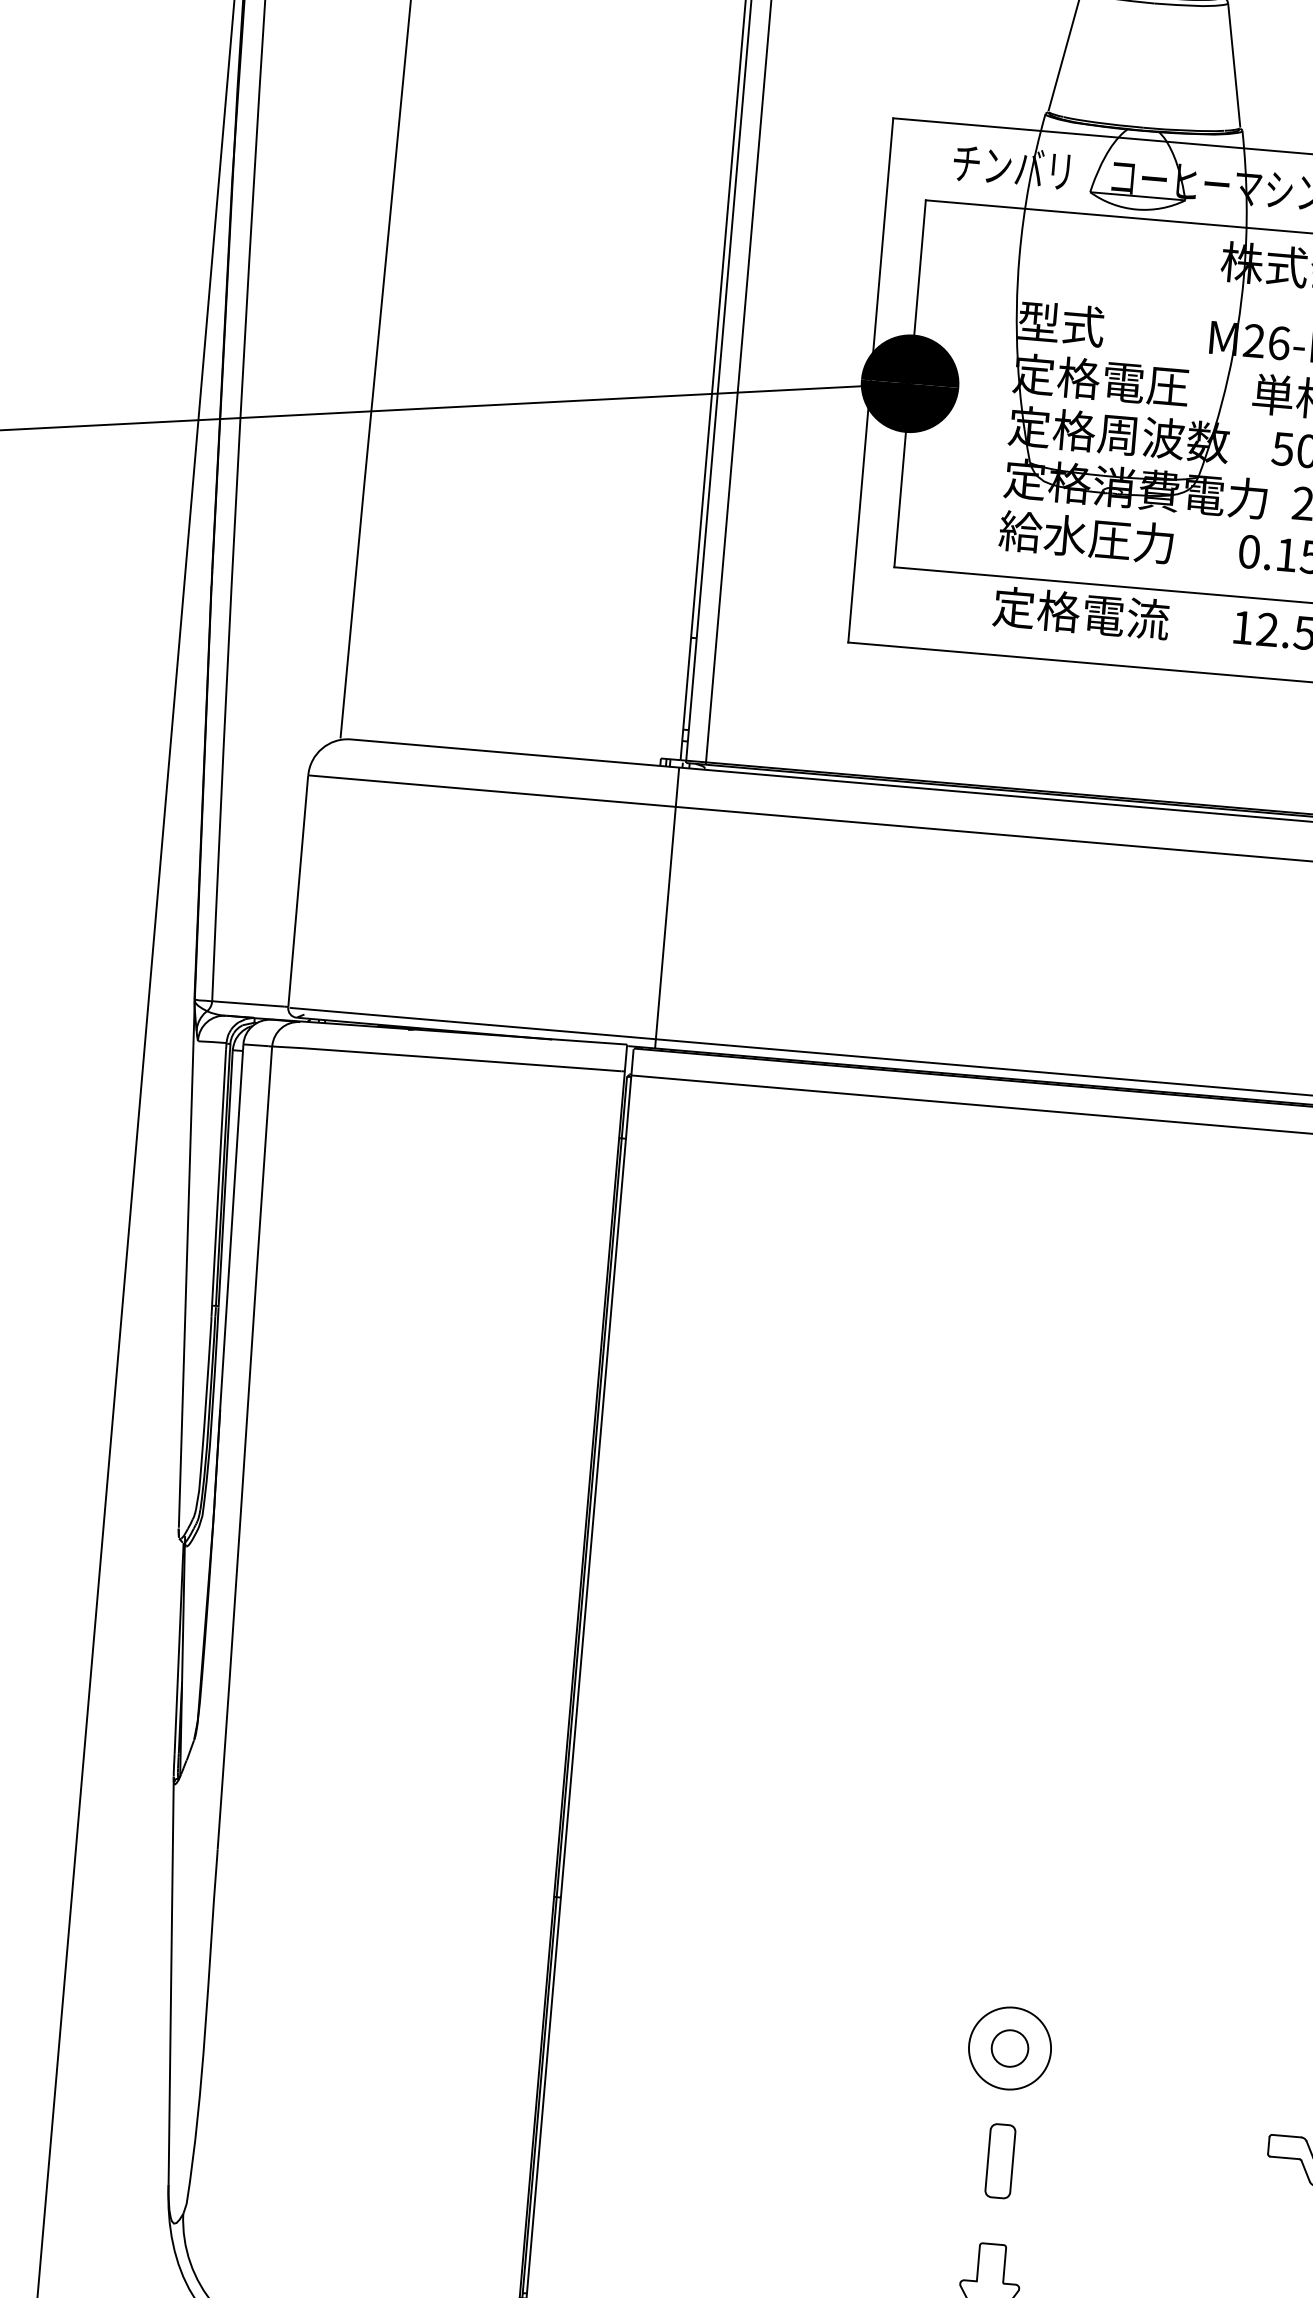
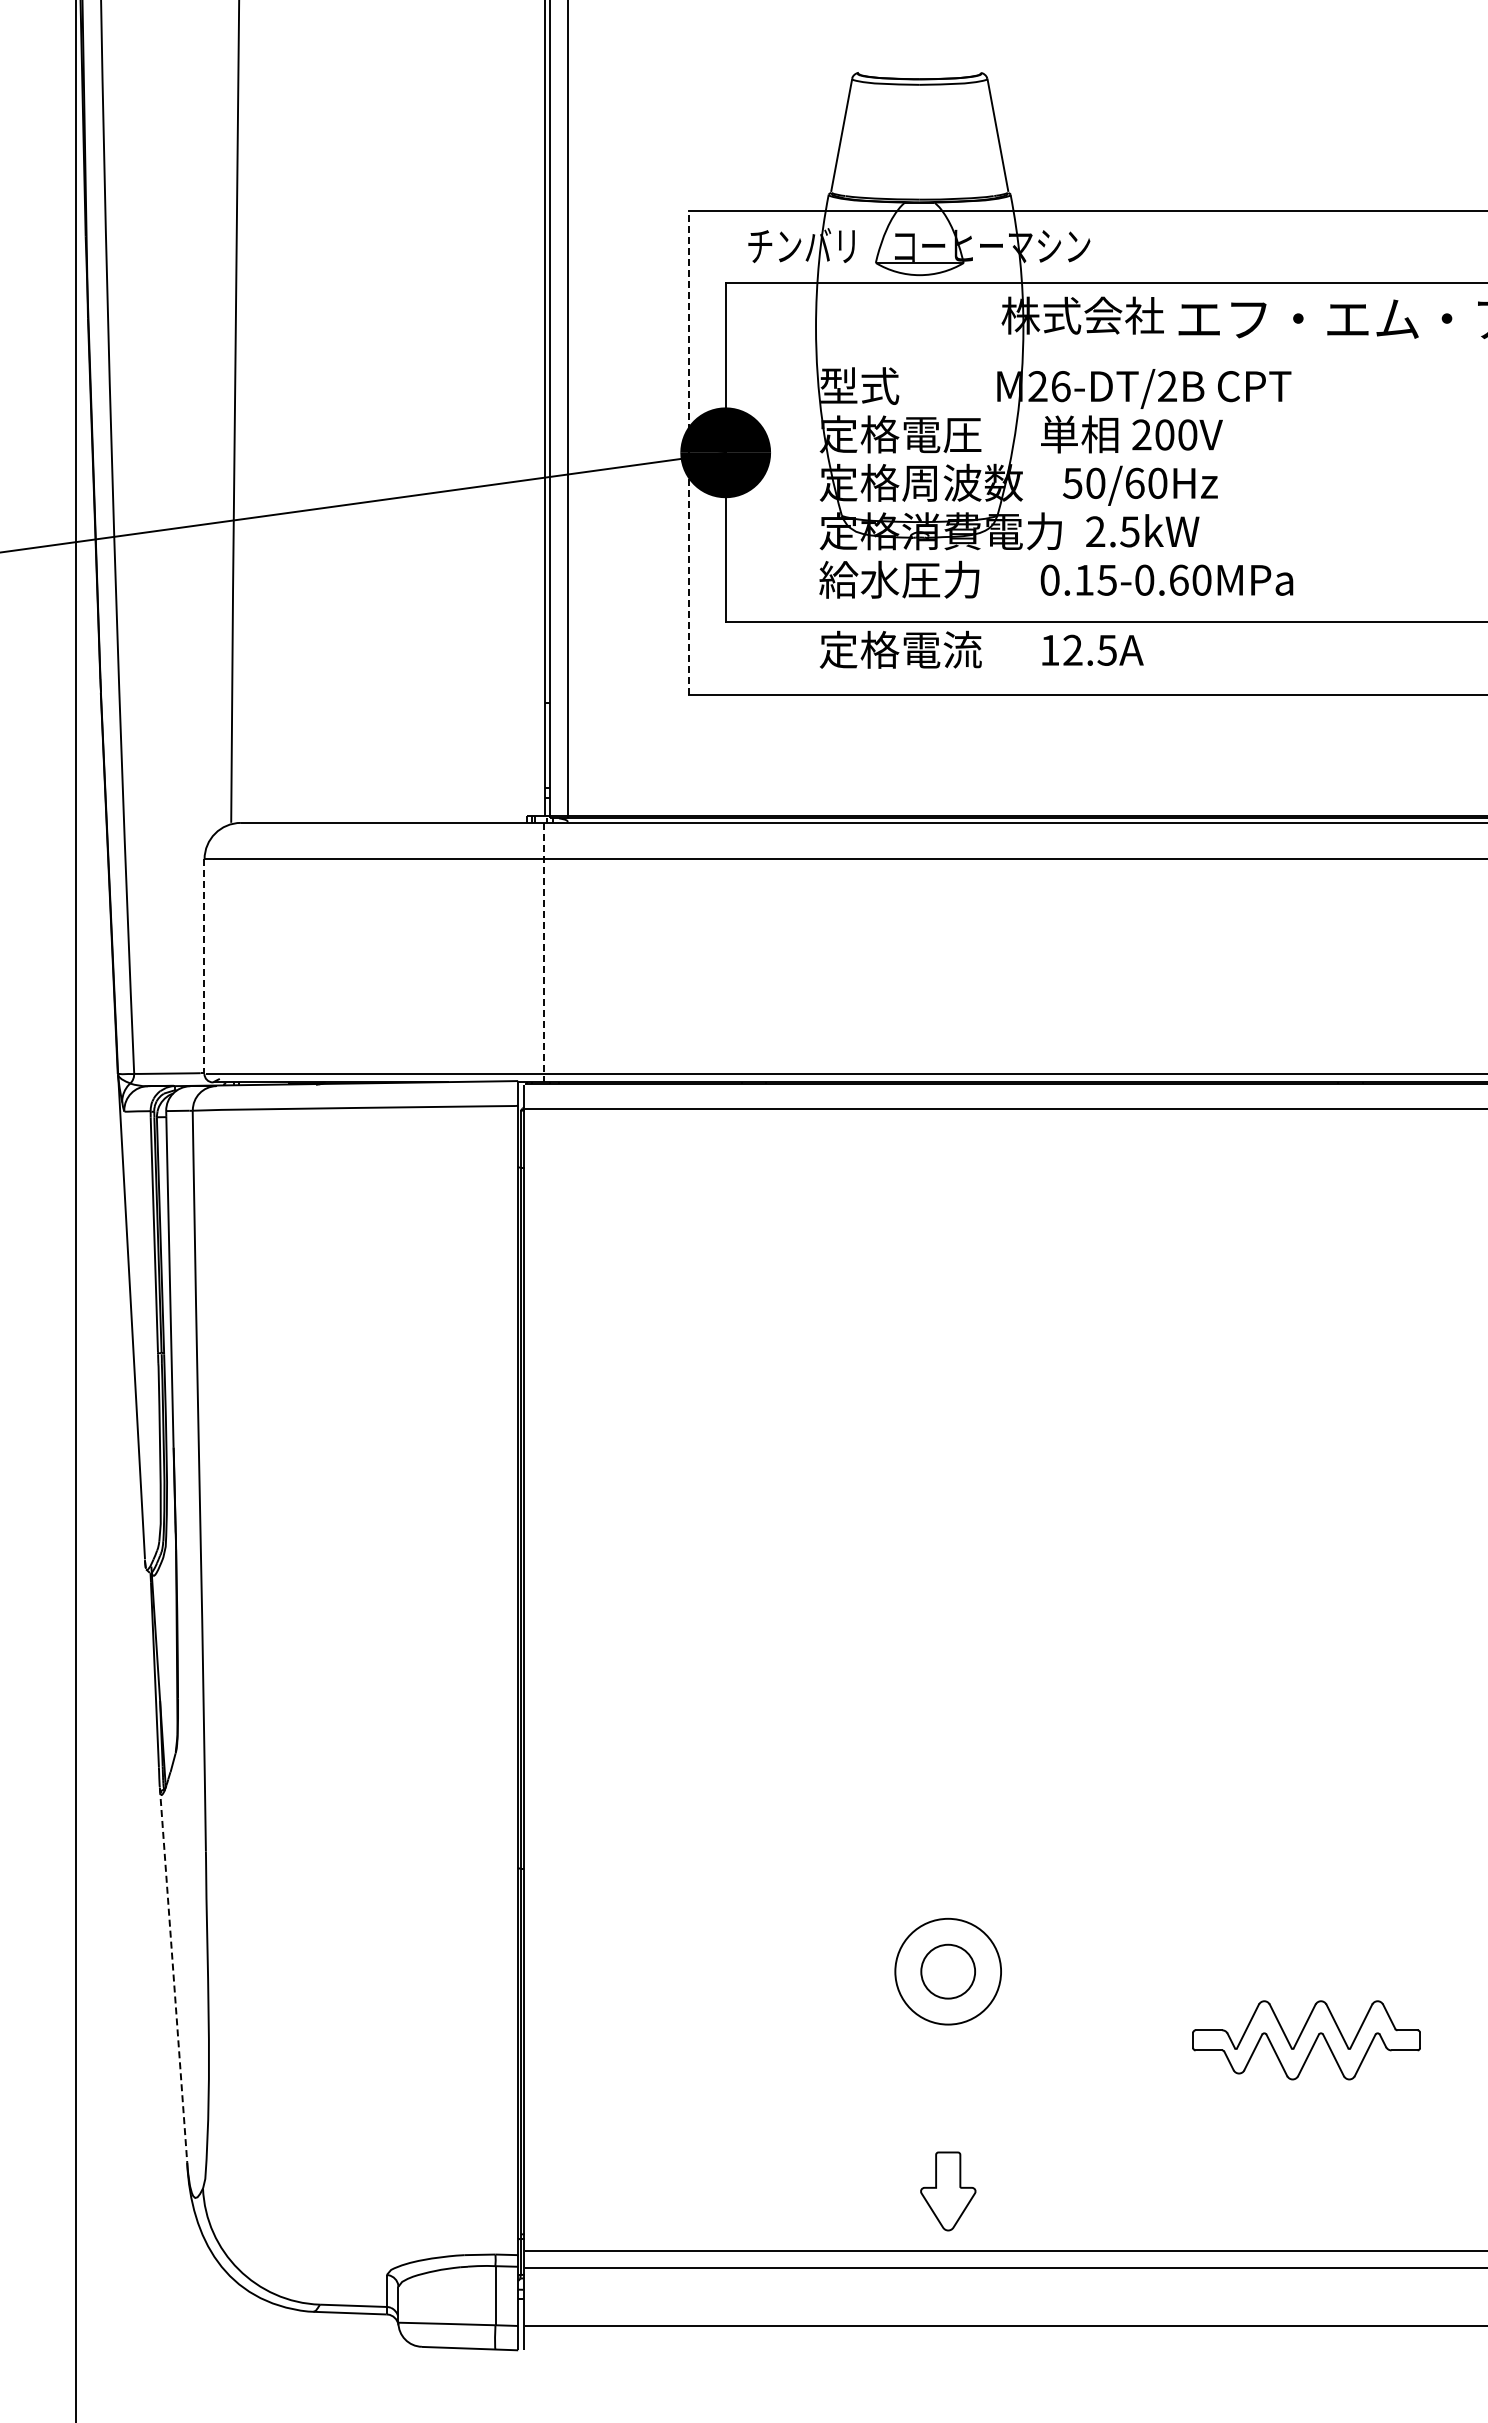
line: (870, 380) -> (689, 452), solid -> dashed
line: (298, 892) -> (204, 967), solid -> dashed
line: (667, 907) -> (544, 952), solid -> dashed
line: (171, 1980) -> (173, 1975), solid -> dashed
circle: (1010, 2048) -> (948, 1971), size x1.4
circle: (1010, 2048) -> (948, 1971), size x1.6
part: (1000, 2160) -> (948, 2075), removed

